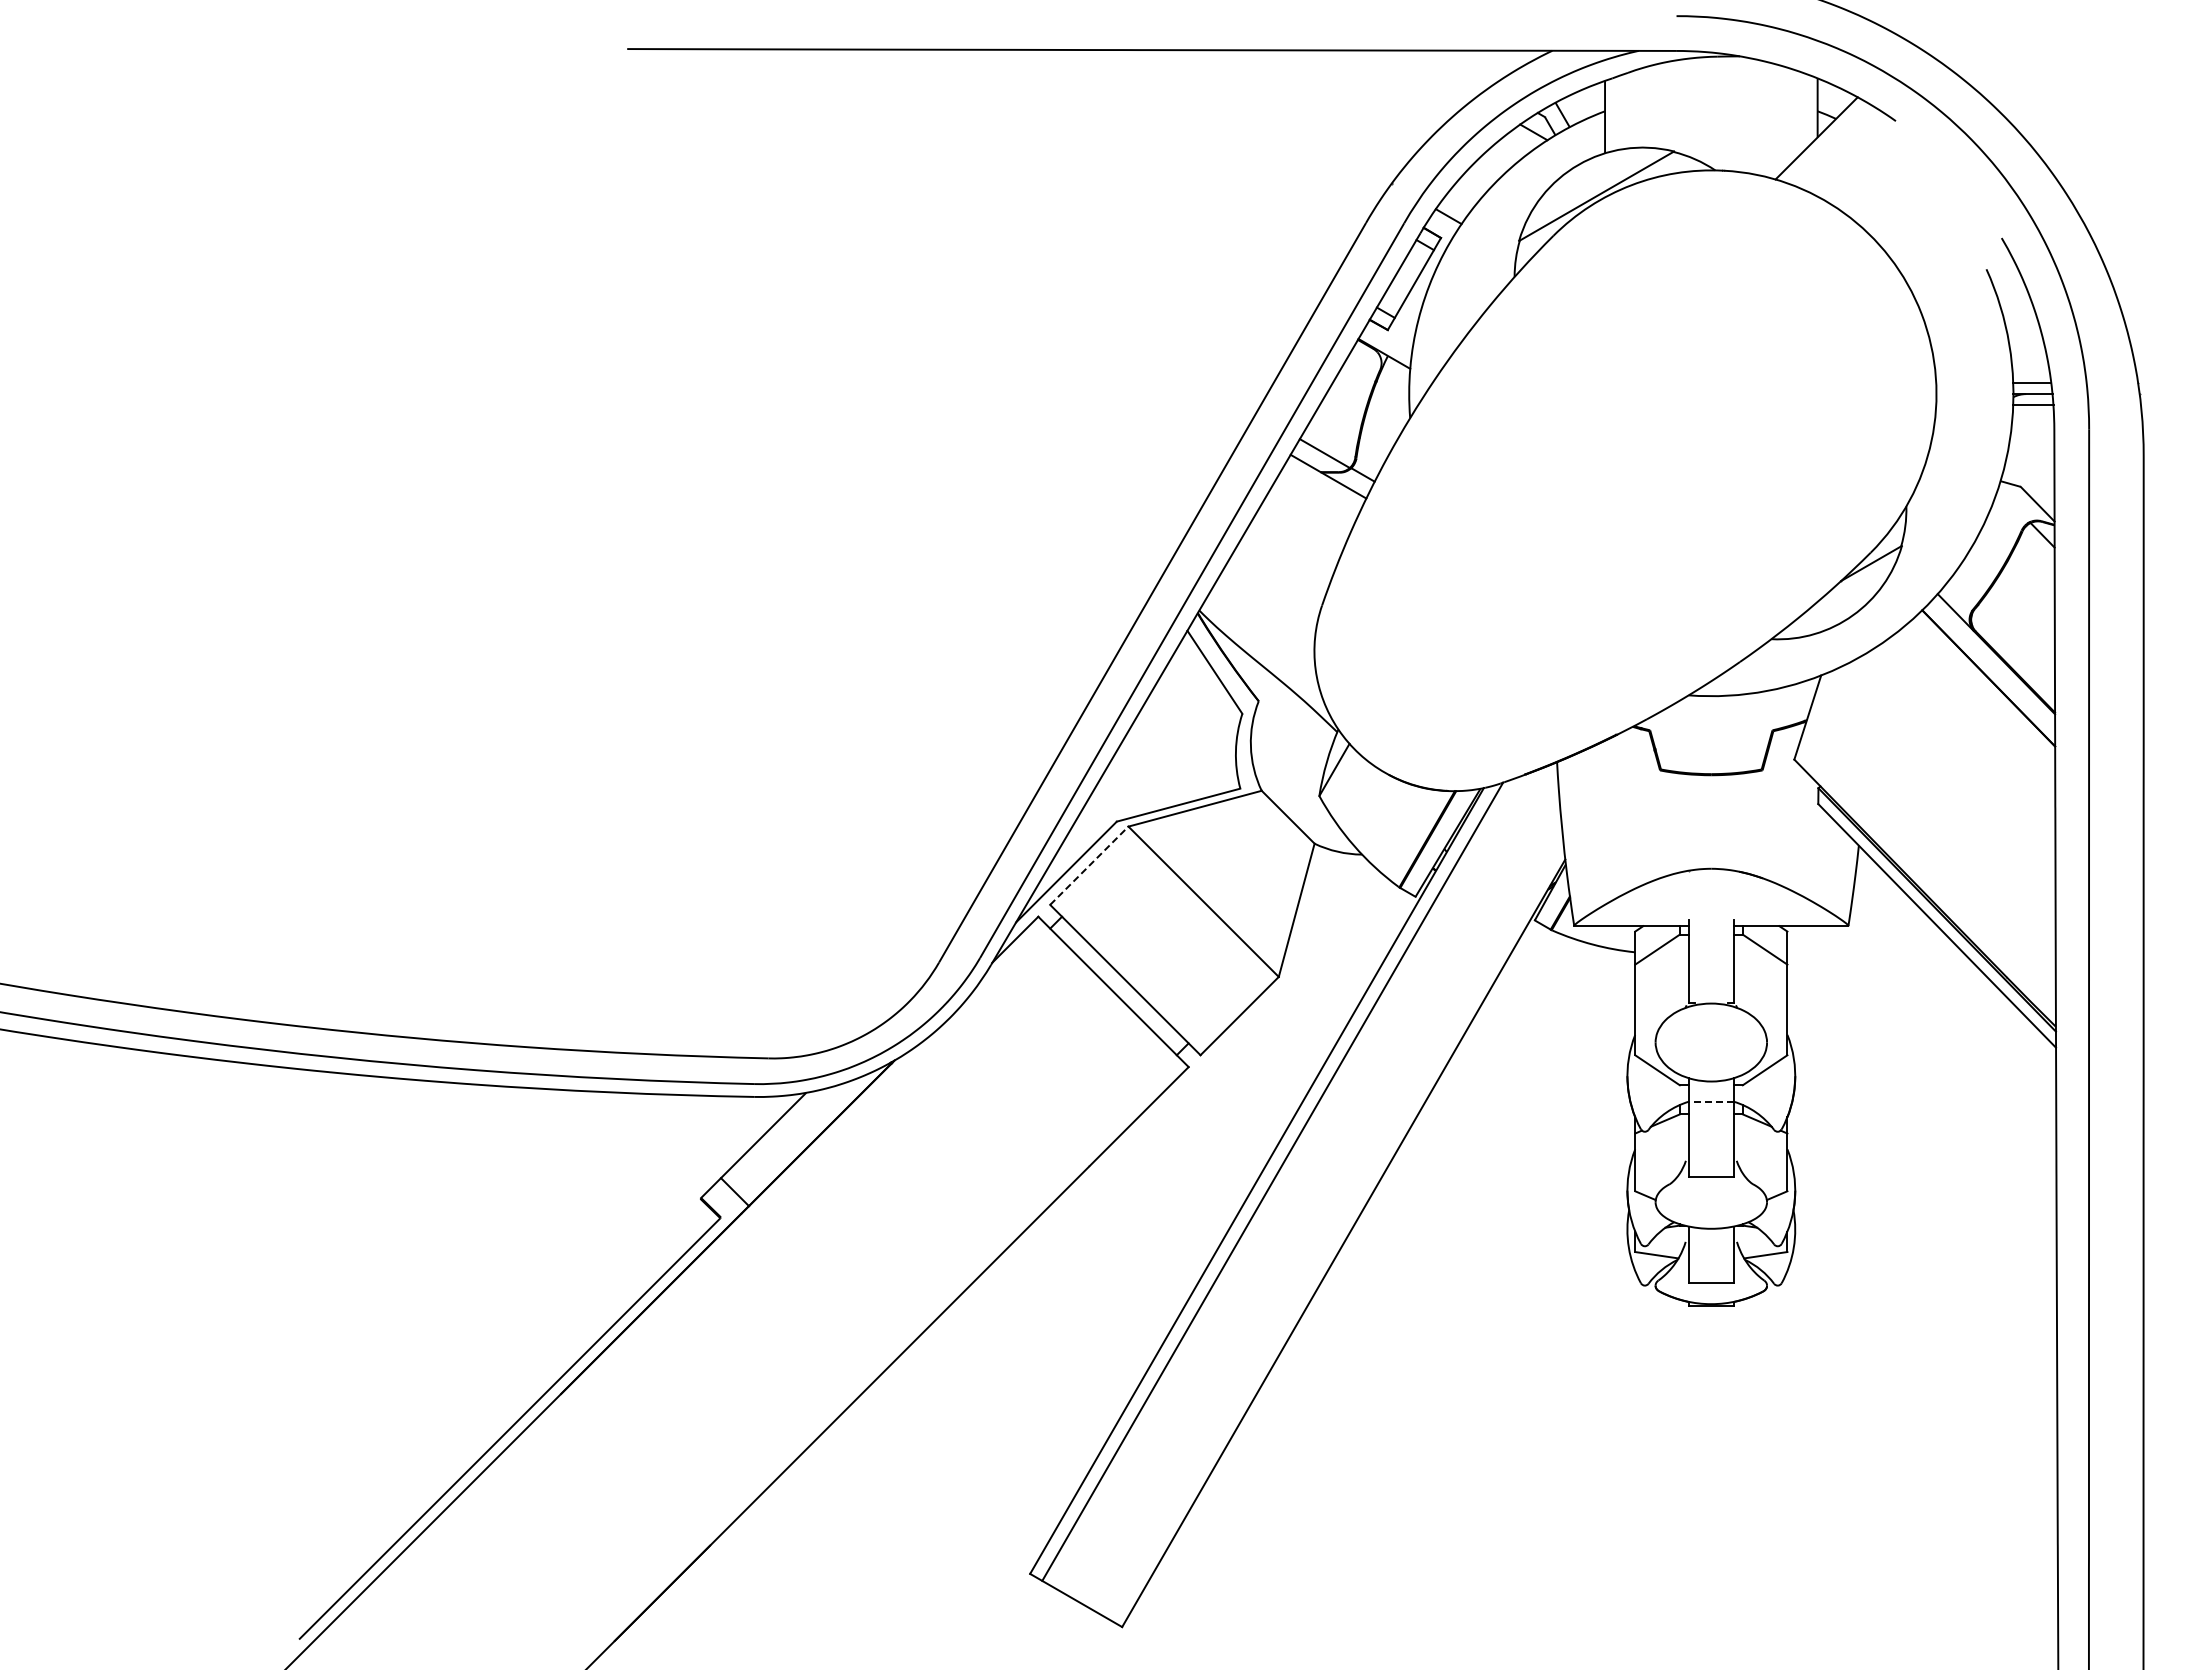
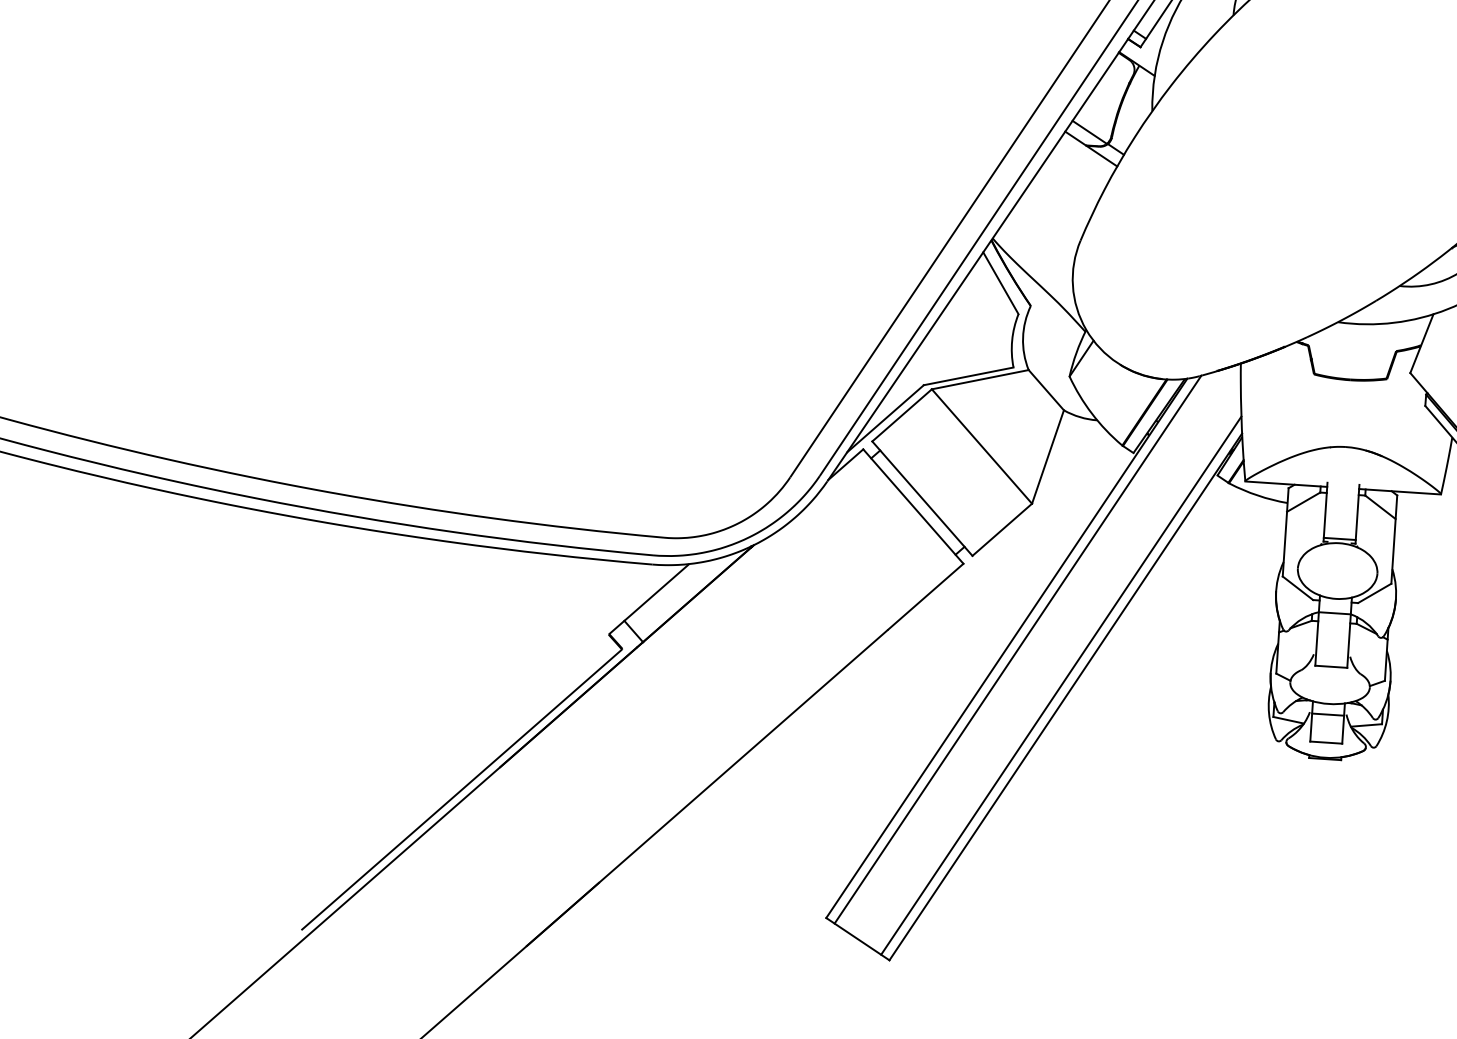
line: (1089, 865) -> (902, 415), dashed -> solid
line: (1710, 997) -> (1339, 538), added
line: (1710, 1101) -> (1334, 613), dashed -> solid
line: (1336, 1227) -> (1061, 685), added
line: (1710, 1243) -> (1327, 714), added

